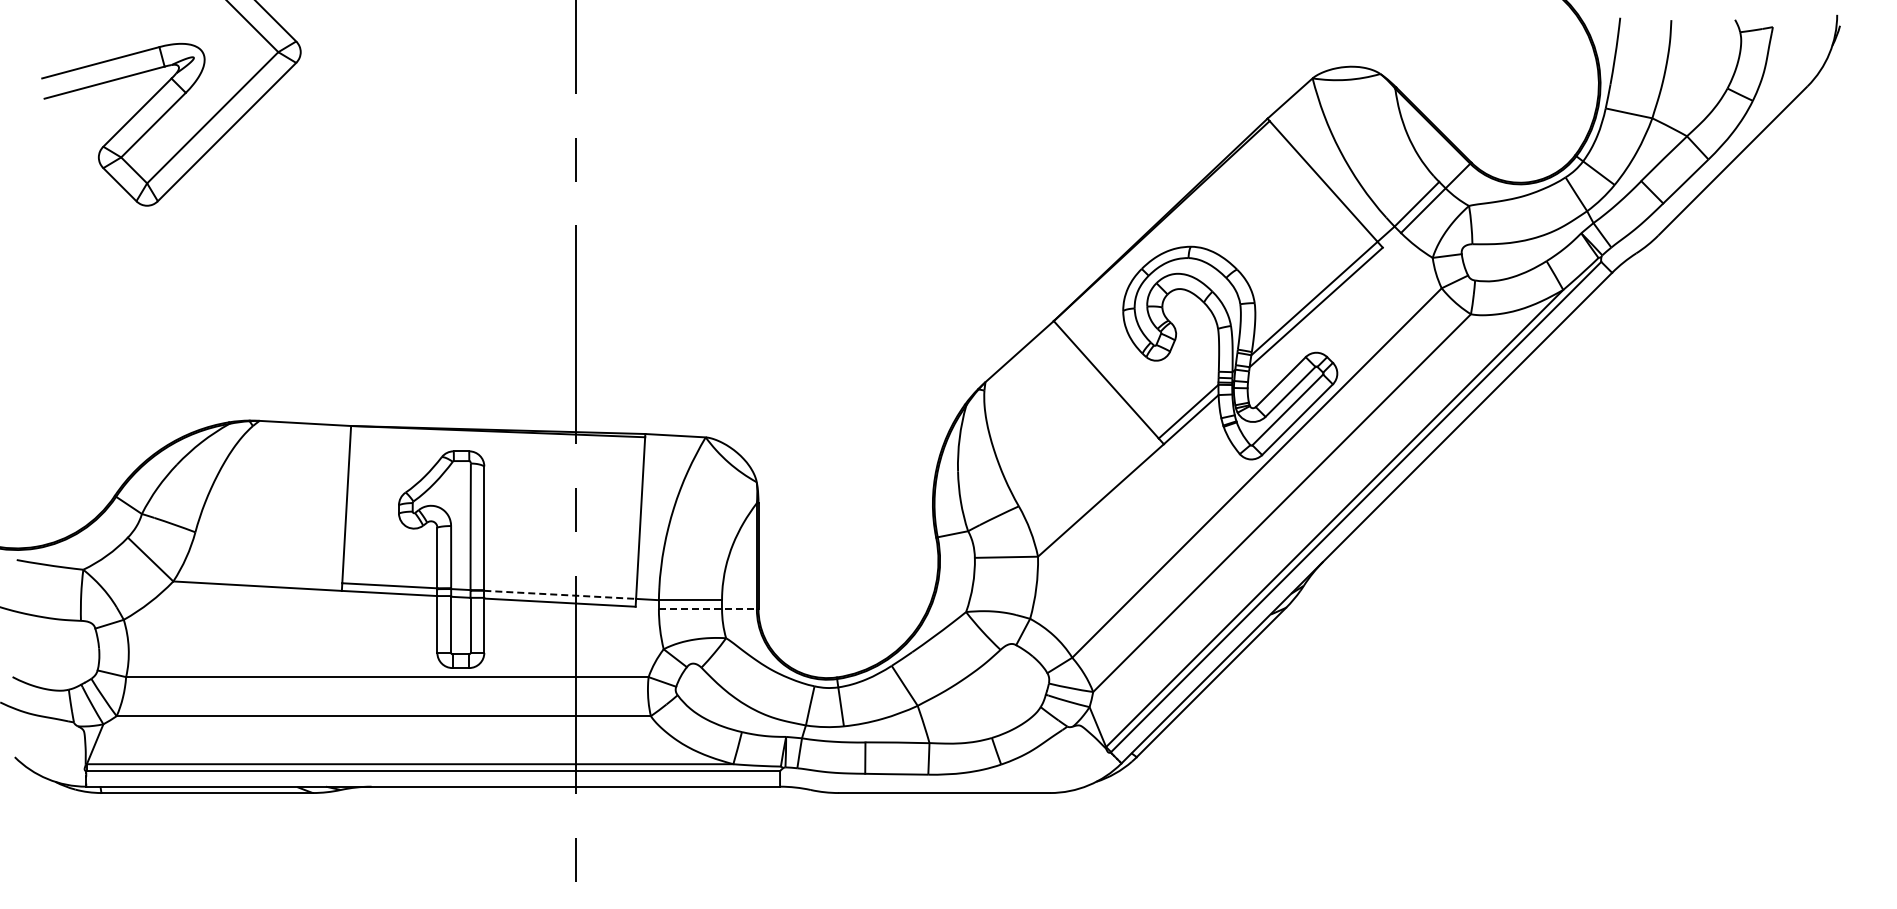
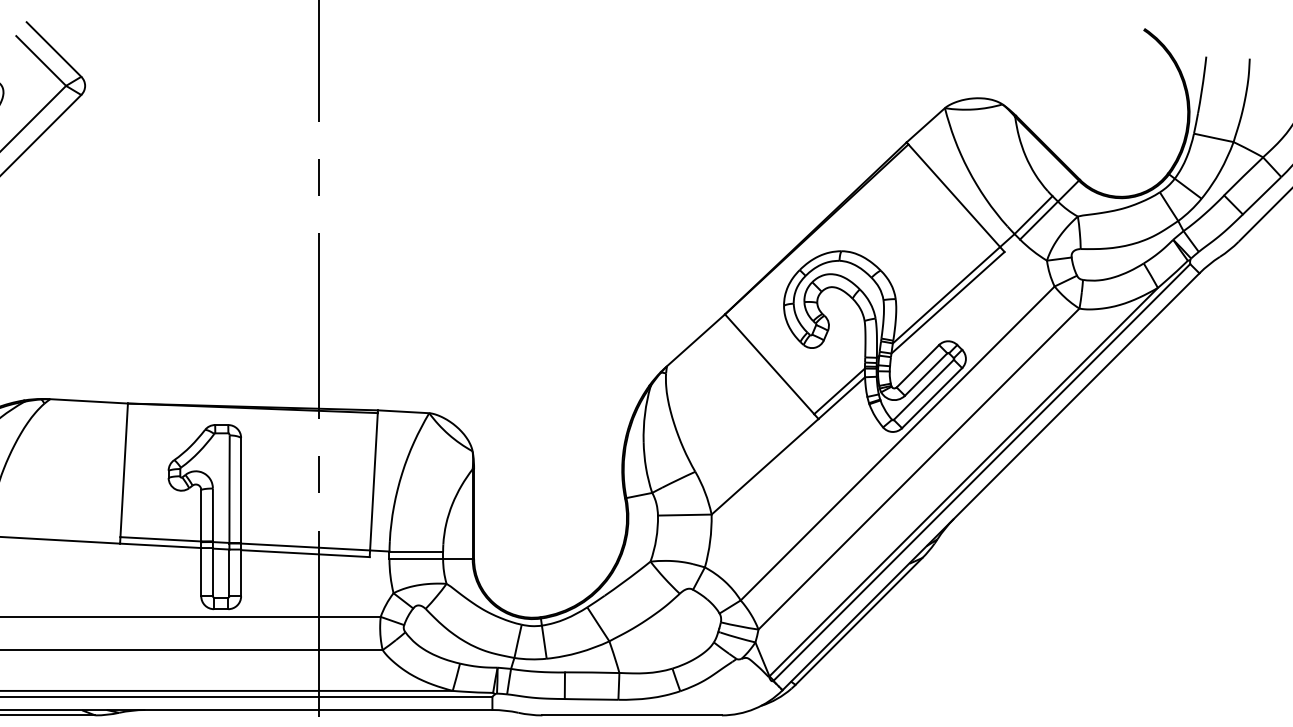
line: (560, 594) -> (305, 546), dashed -> solid
line: (708, 609) -> (431, 559), dashed -> solid

